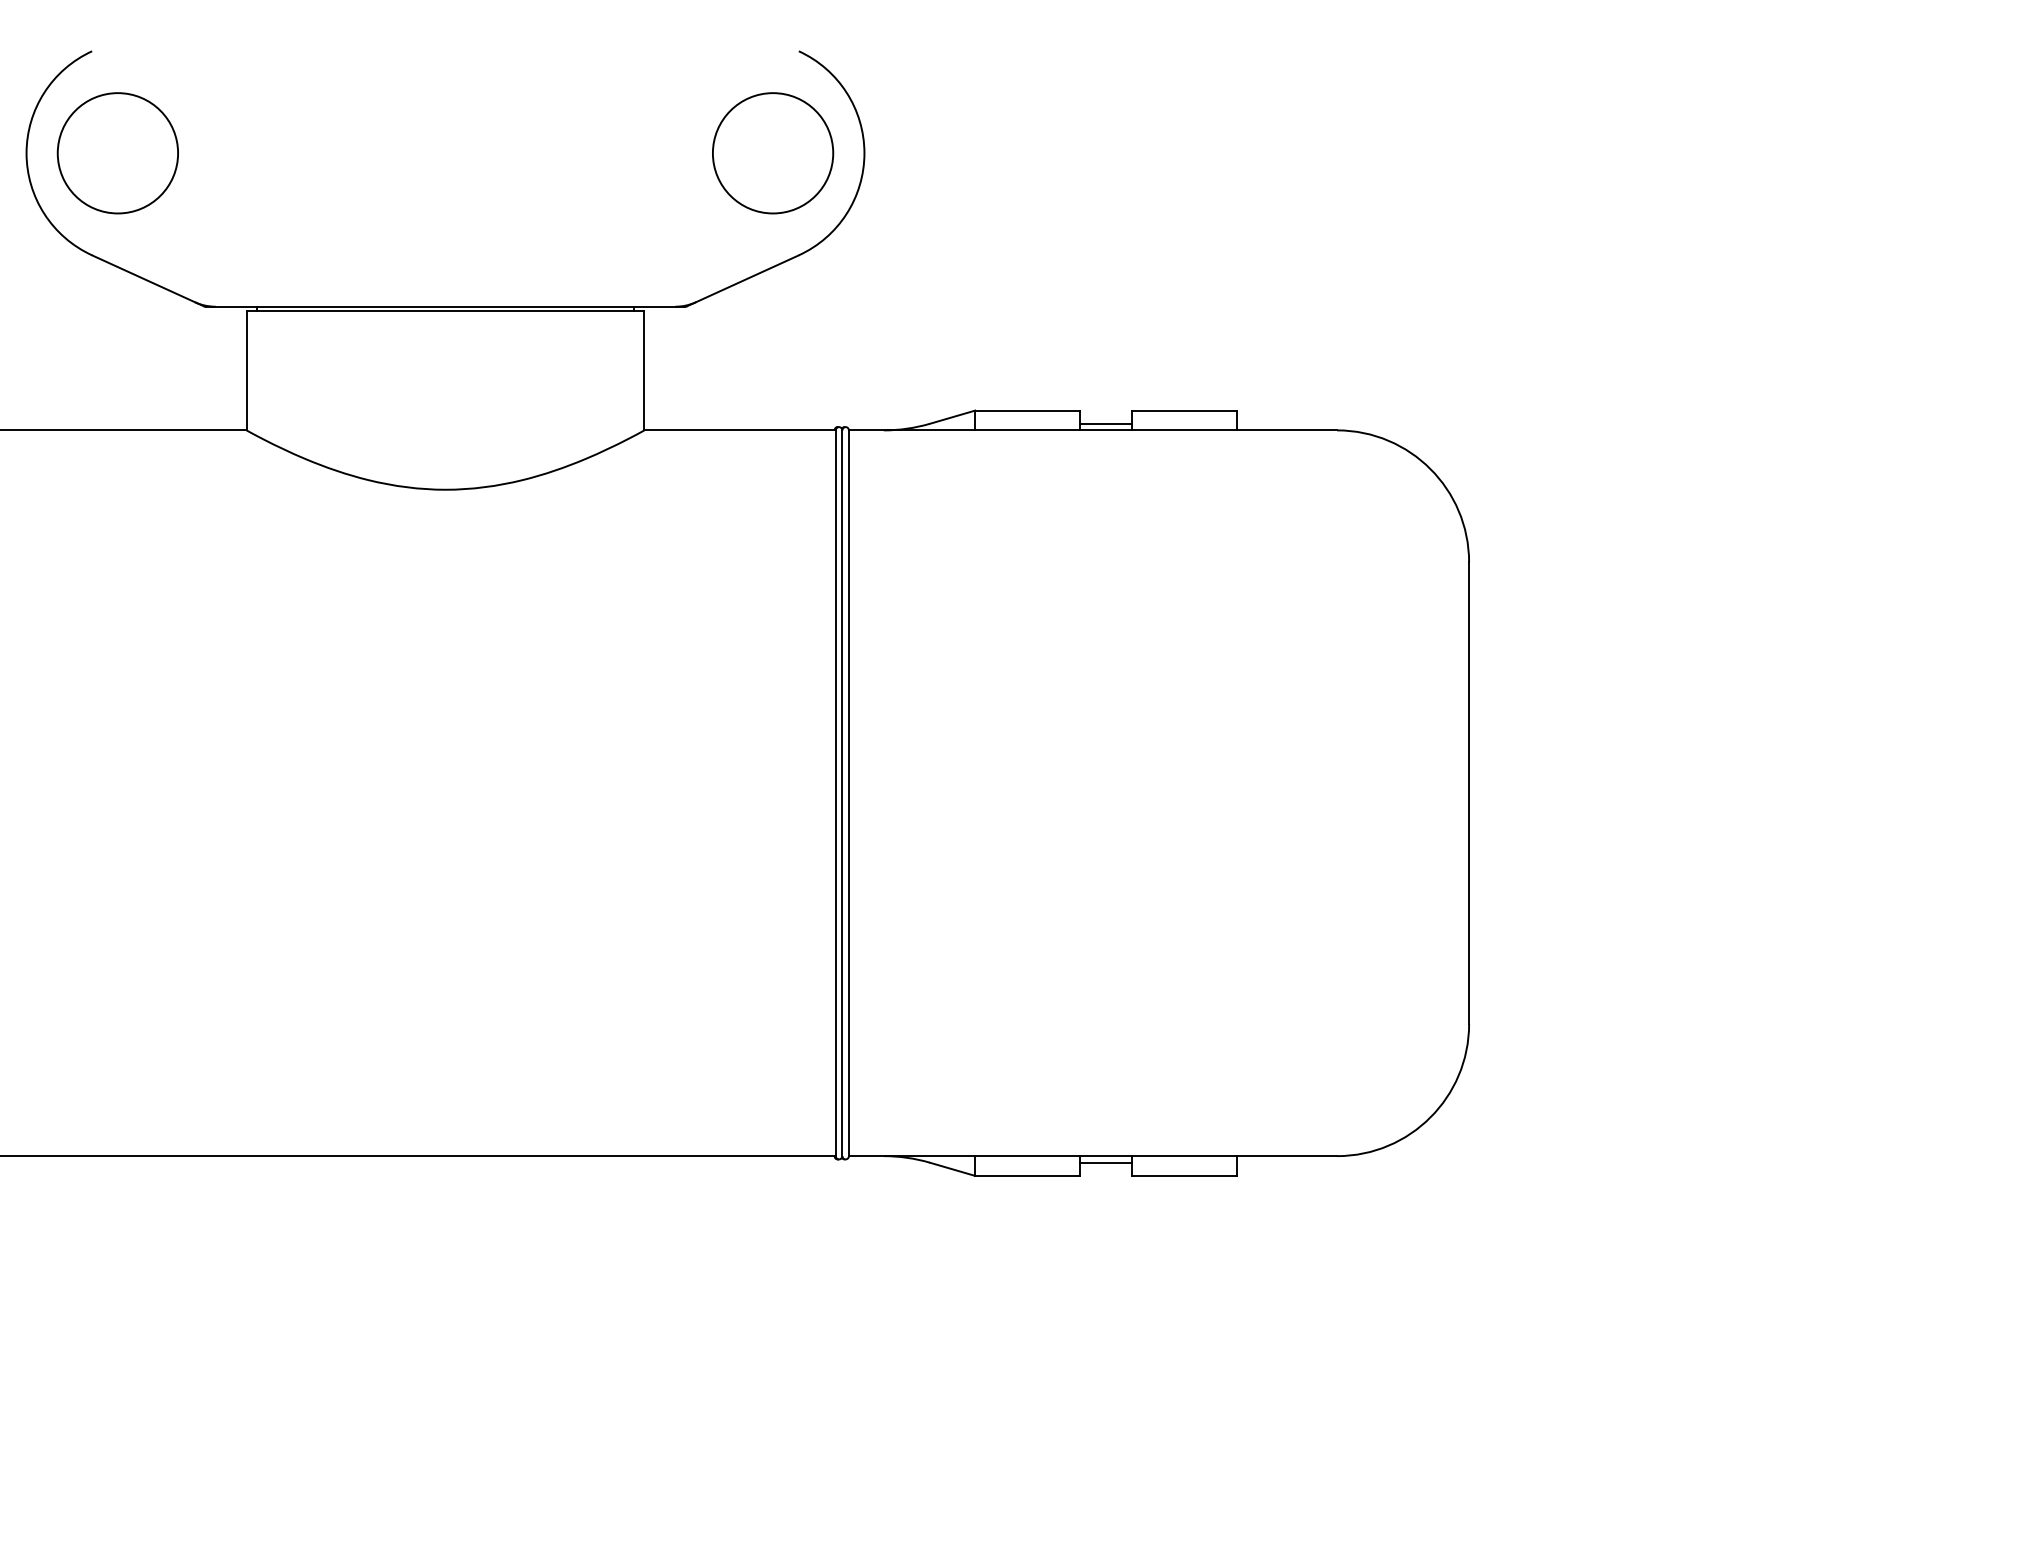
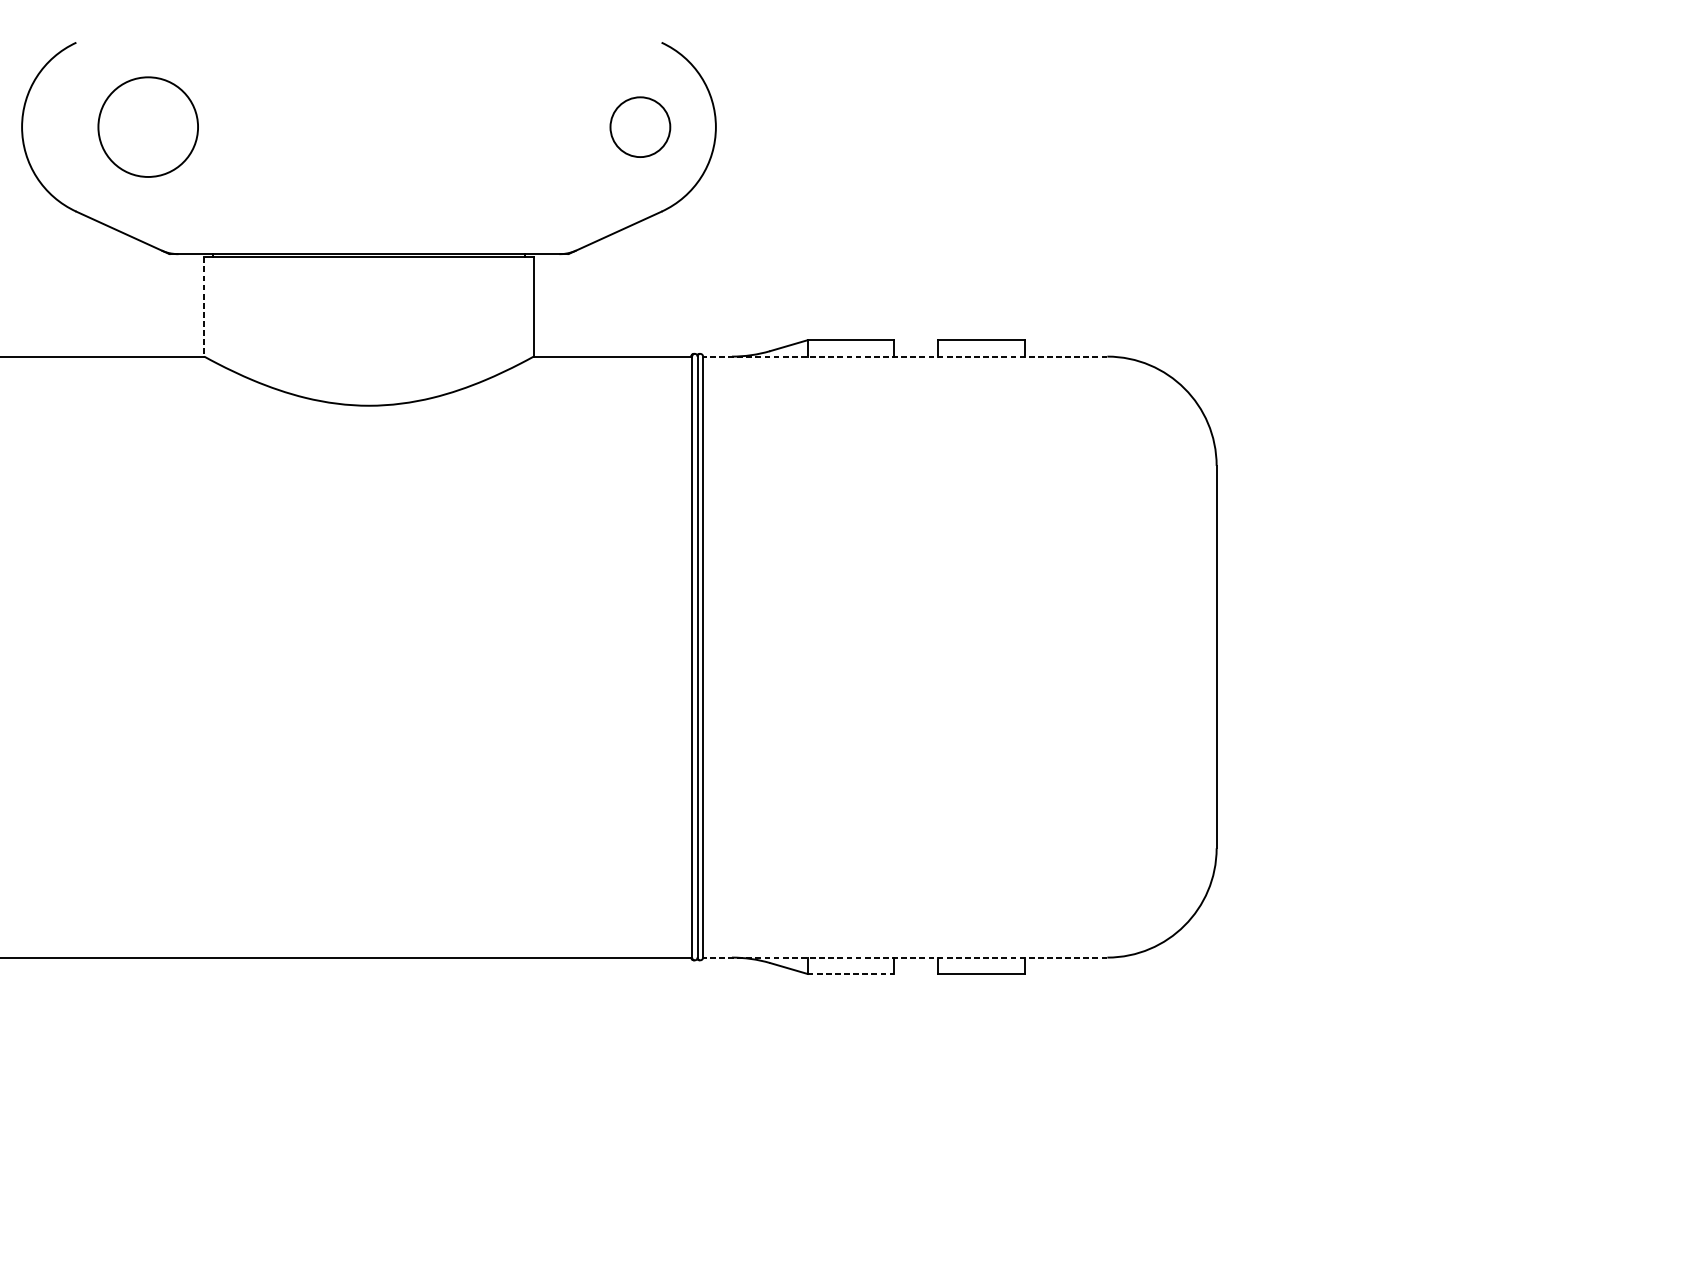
circle: (117, 153) -> (147, 127), moved
circle: (773, 153) -> (640, 127), size x0.6
line: (246, 370) -> (204, 307), solid -> dashed
line: (1105, 423) -> (915, 350), removed
line: (1092, 430) -> (904, 356), solid -> dashed
line: (1092, 1156) -> (904, 957), solid -> dashed
line: (1105, 1162) -> (915, 962), removed
line: (1028, 1175) -> (851, 973), solid -> dashed

